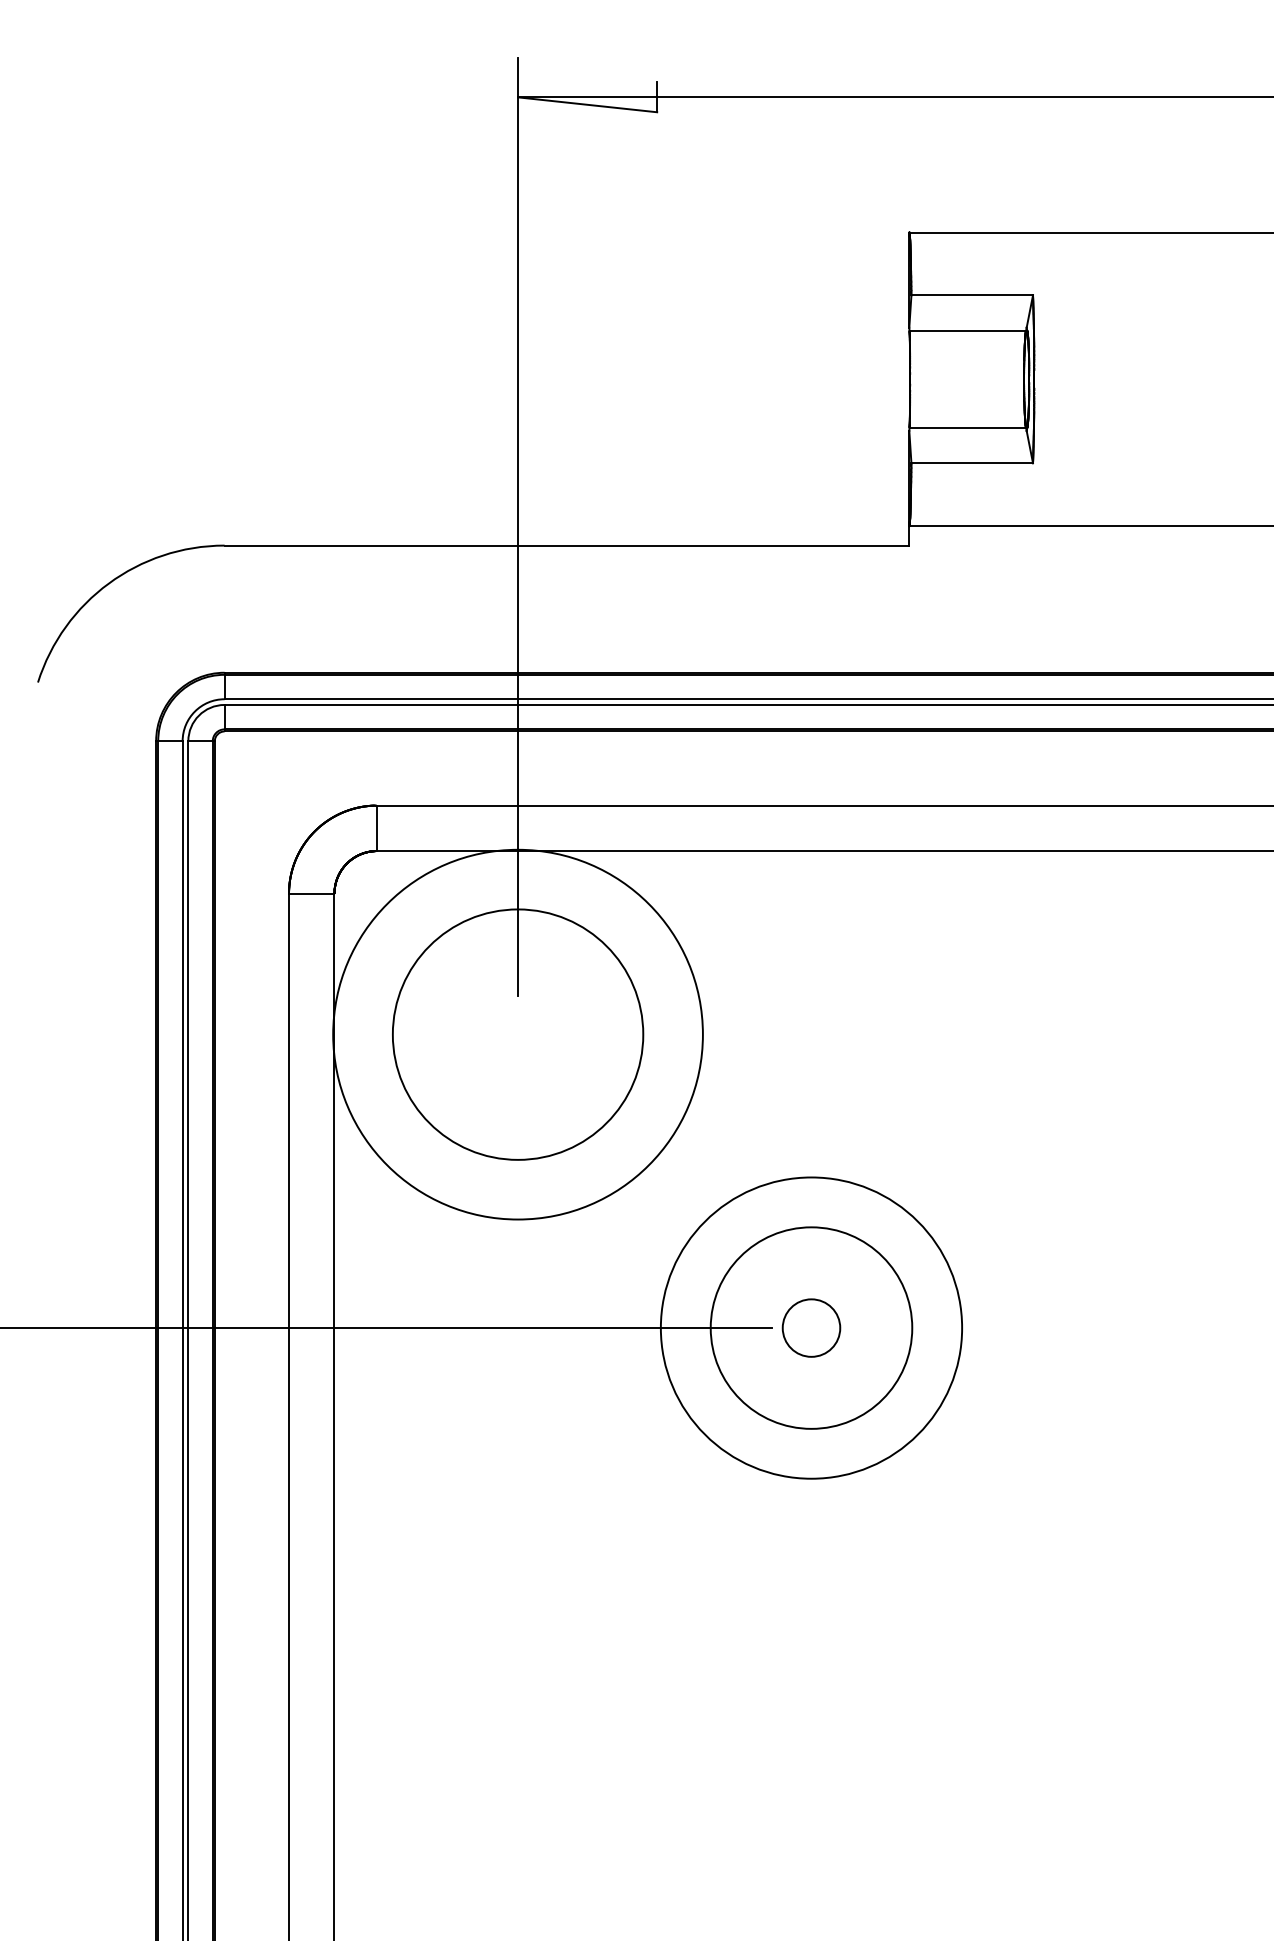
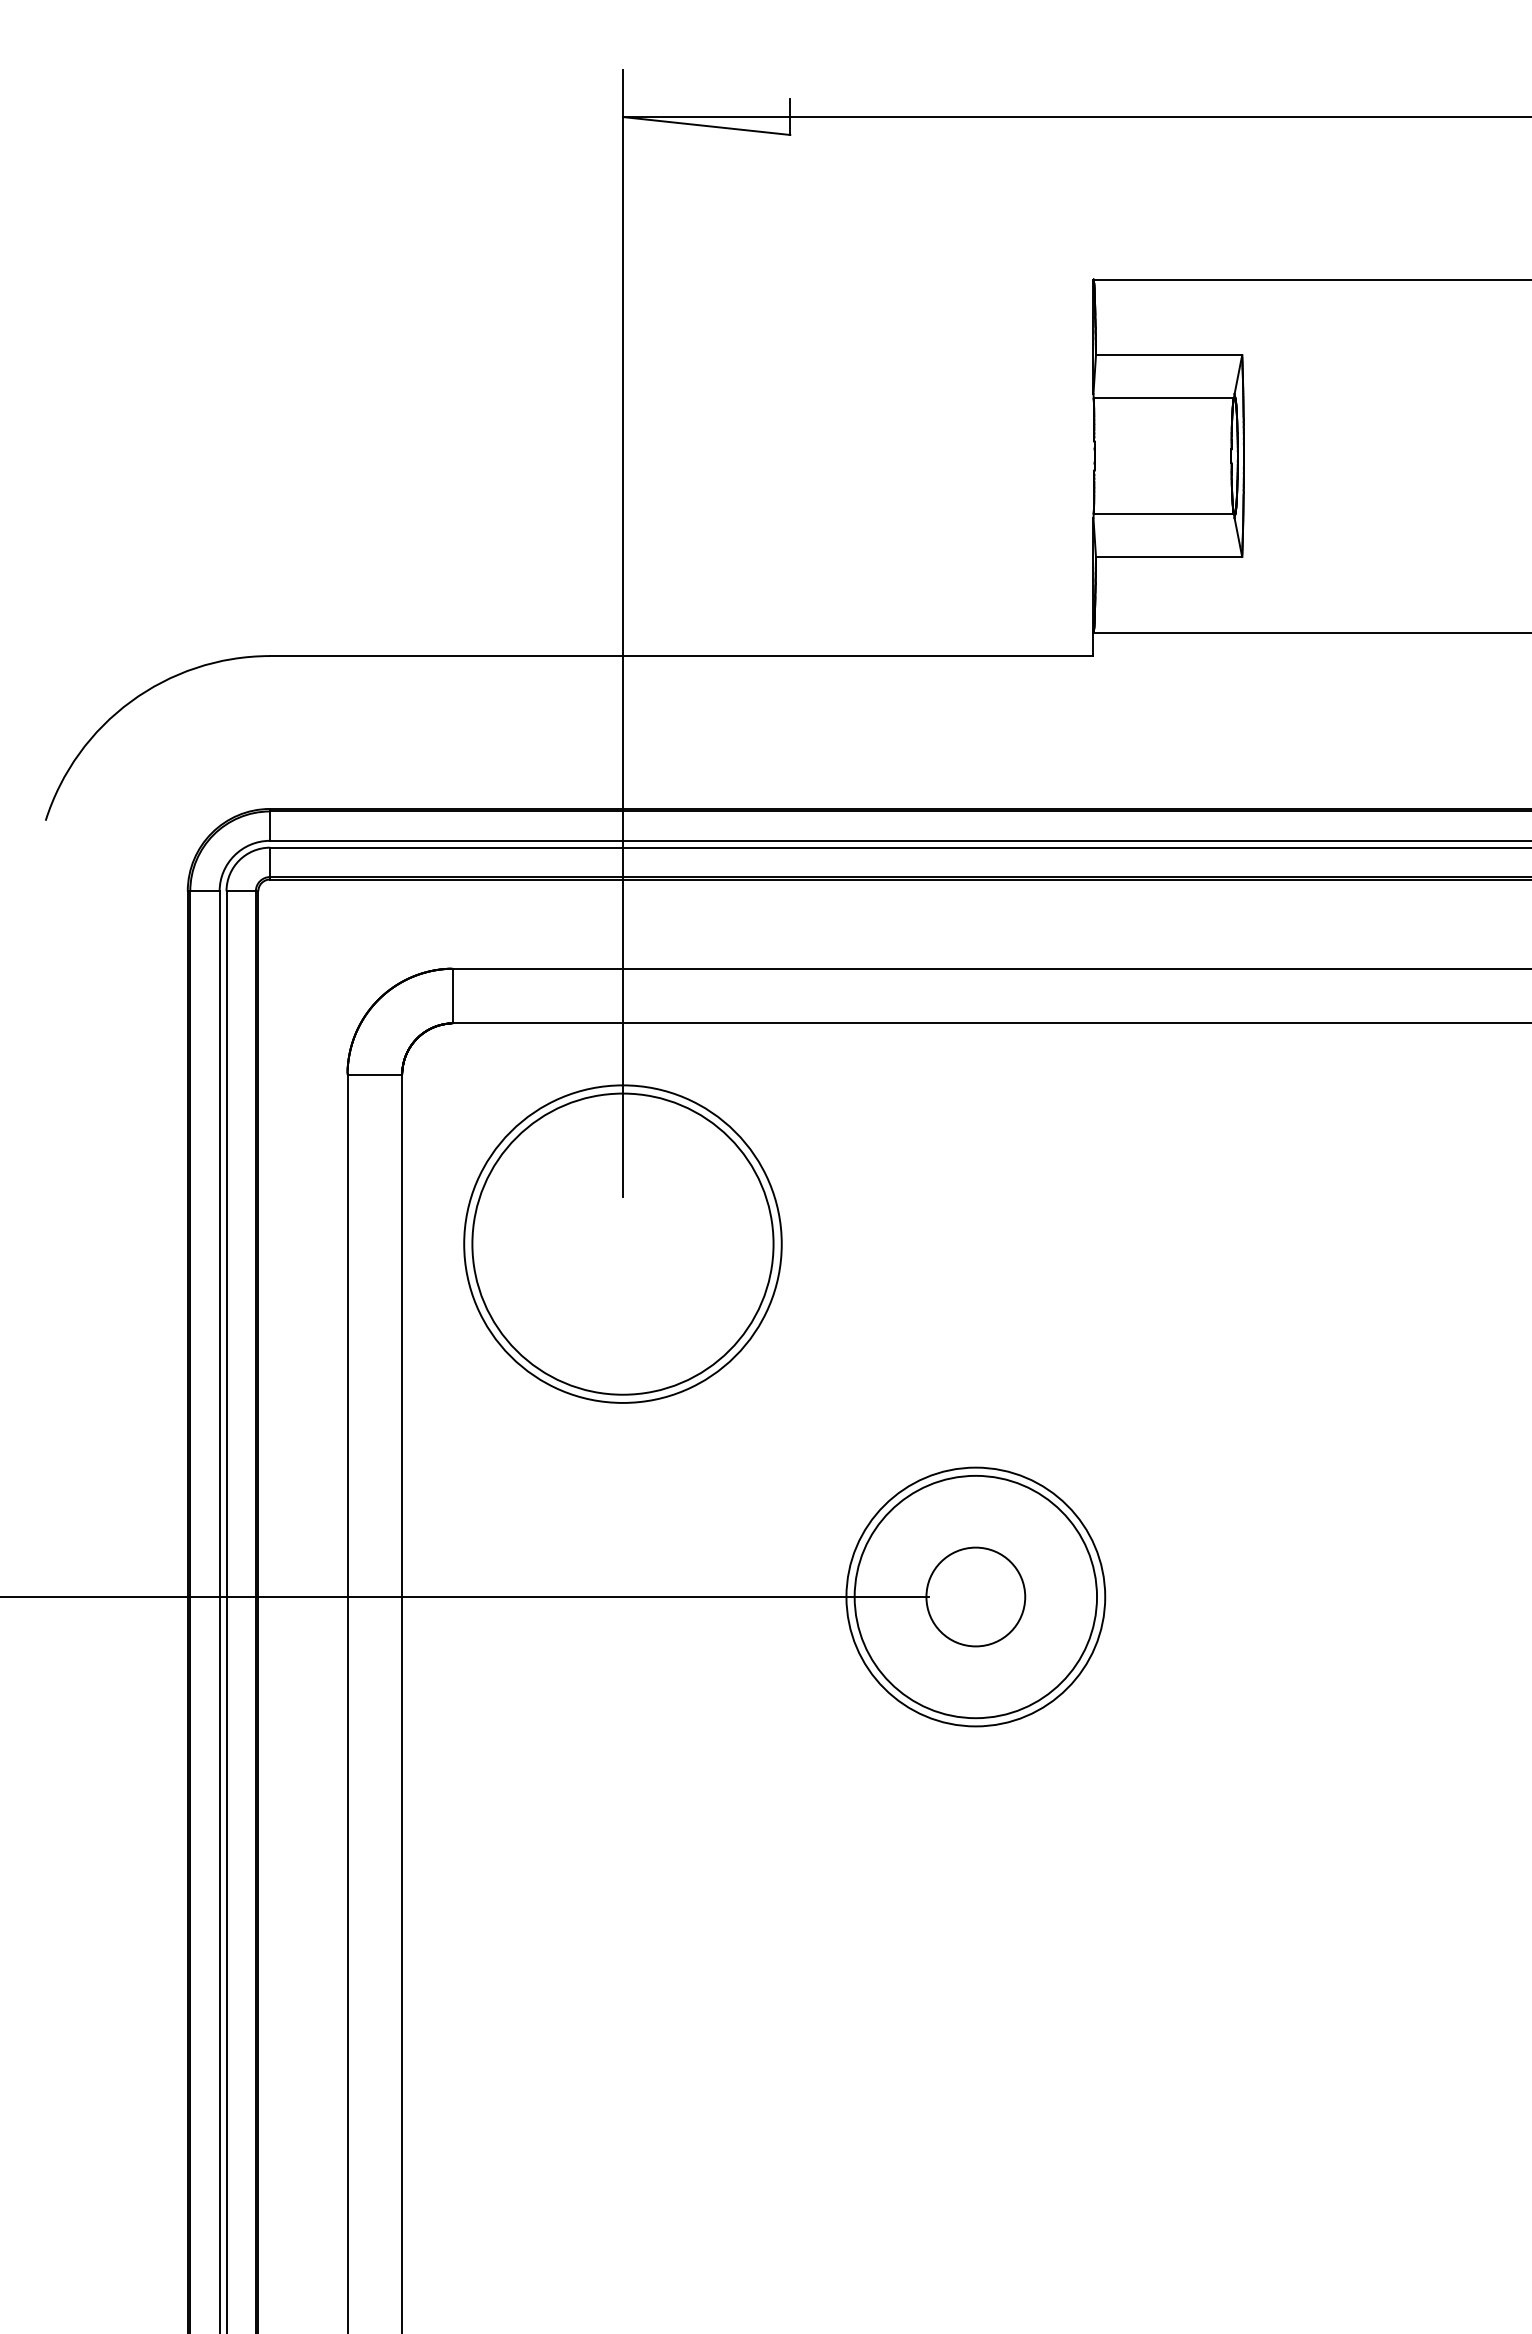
circle: (517, 1034) -> (622, 1243), size x0.71
circle: (811, 1327) -> (975, 1596), size x0.71
circle: (811, 1327) -> (975, 1596), size x1.43

